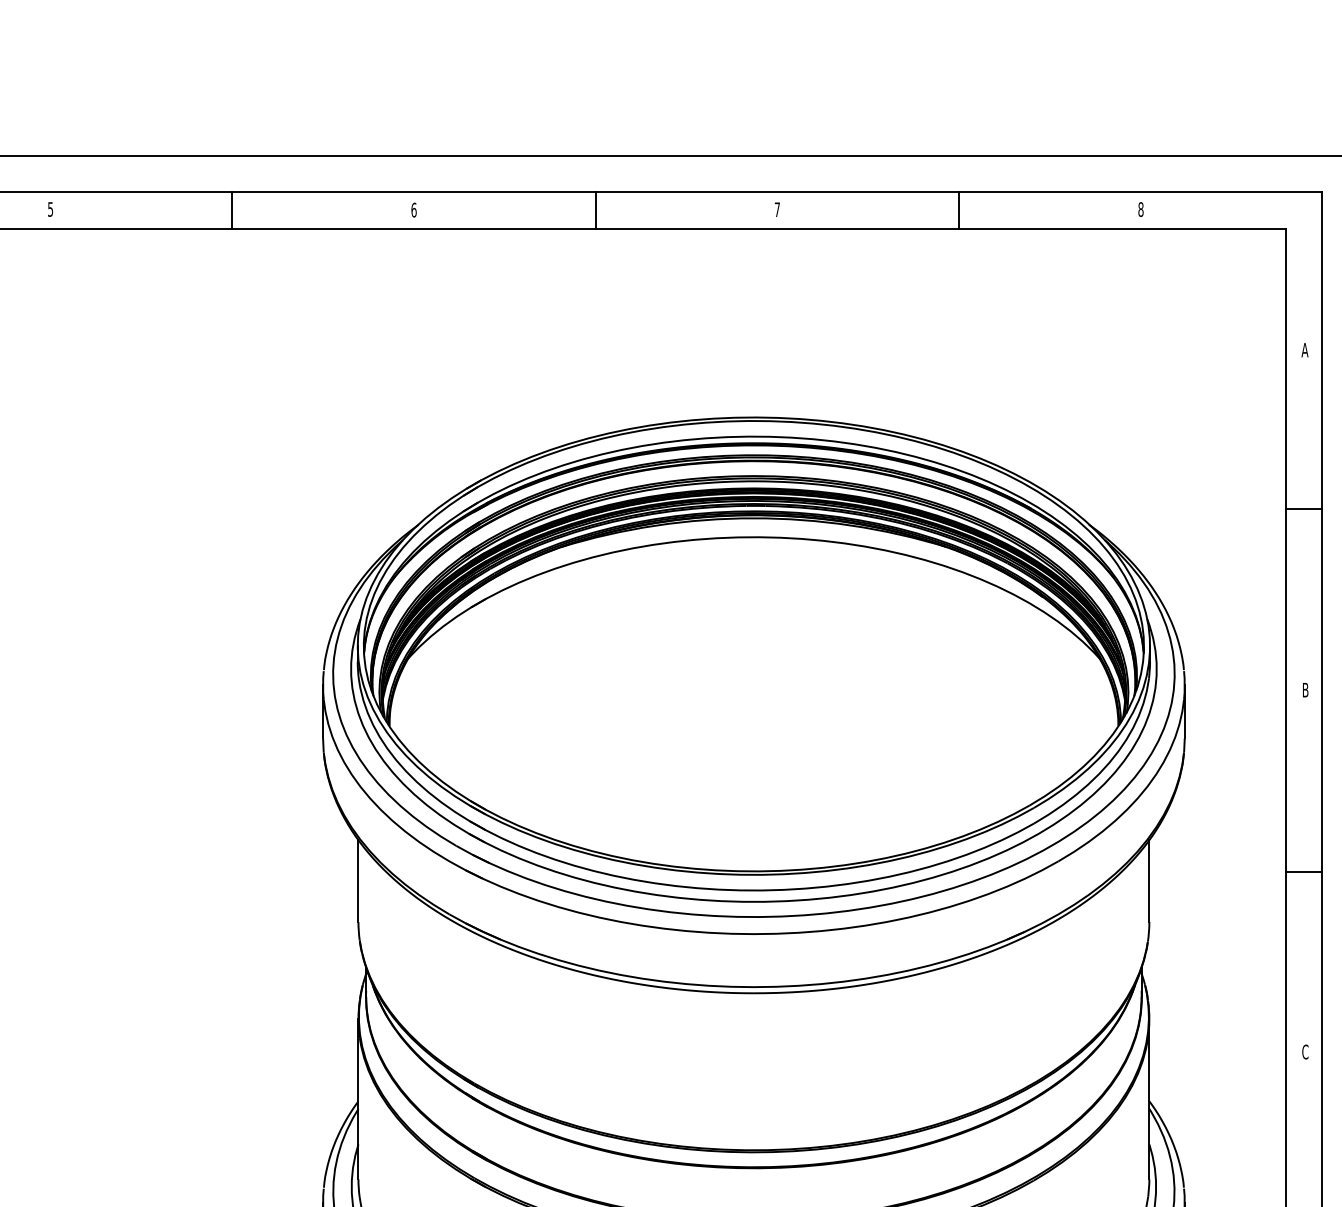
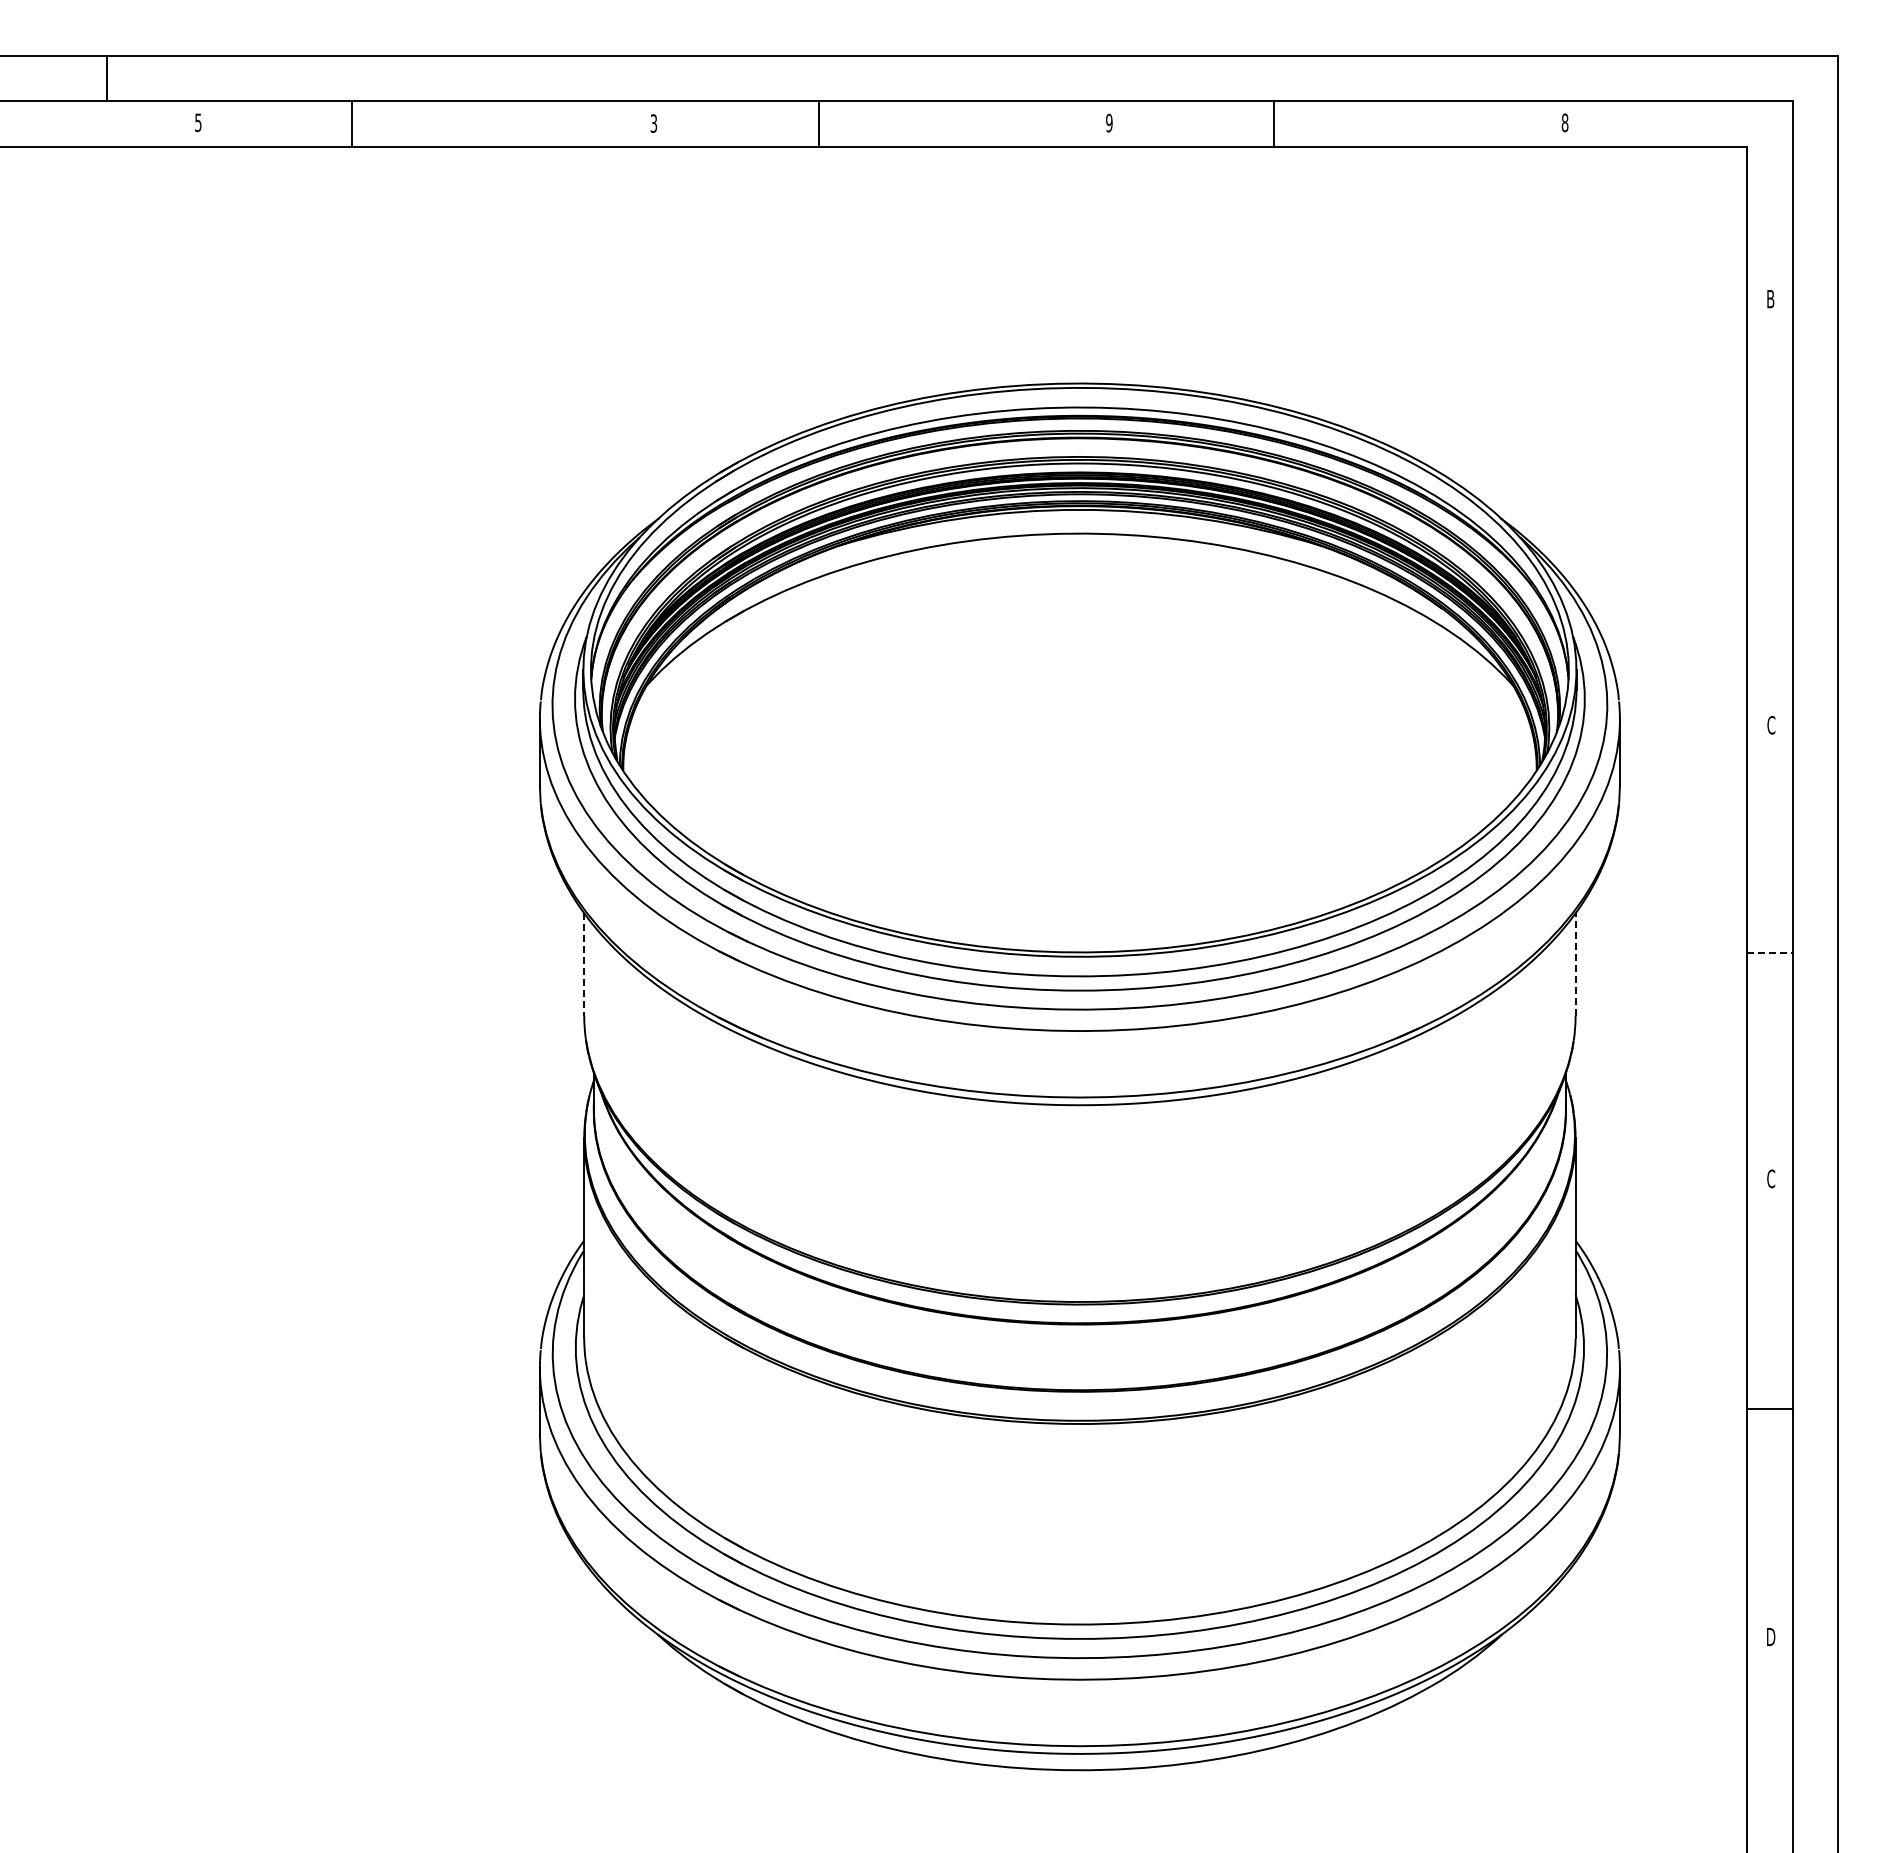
text: (777, 209) -> (1109, 122), 7 -> 9
line: (231, 210) -> (351, 123), moved
text: (413, 210) -> (653, 123), 6 -> 3
line: (595, 210) -> (819, 123), moved
line: (959, 210) -> (1274, 123), moved
text: (1304, 350) -> (1770, 299), A -> B
line: (1304, 508) -> (1769, 497), removed
text: (1305, 689) -> (1771, 724), B -> C
line: (1304, 872) -> (1769, 953), solid -> dashed
line: (358, 881) -> (584, 965), solid -> dashed
line: (1149, 881) -> (1575, 964), solid -> dashed

